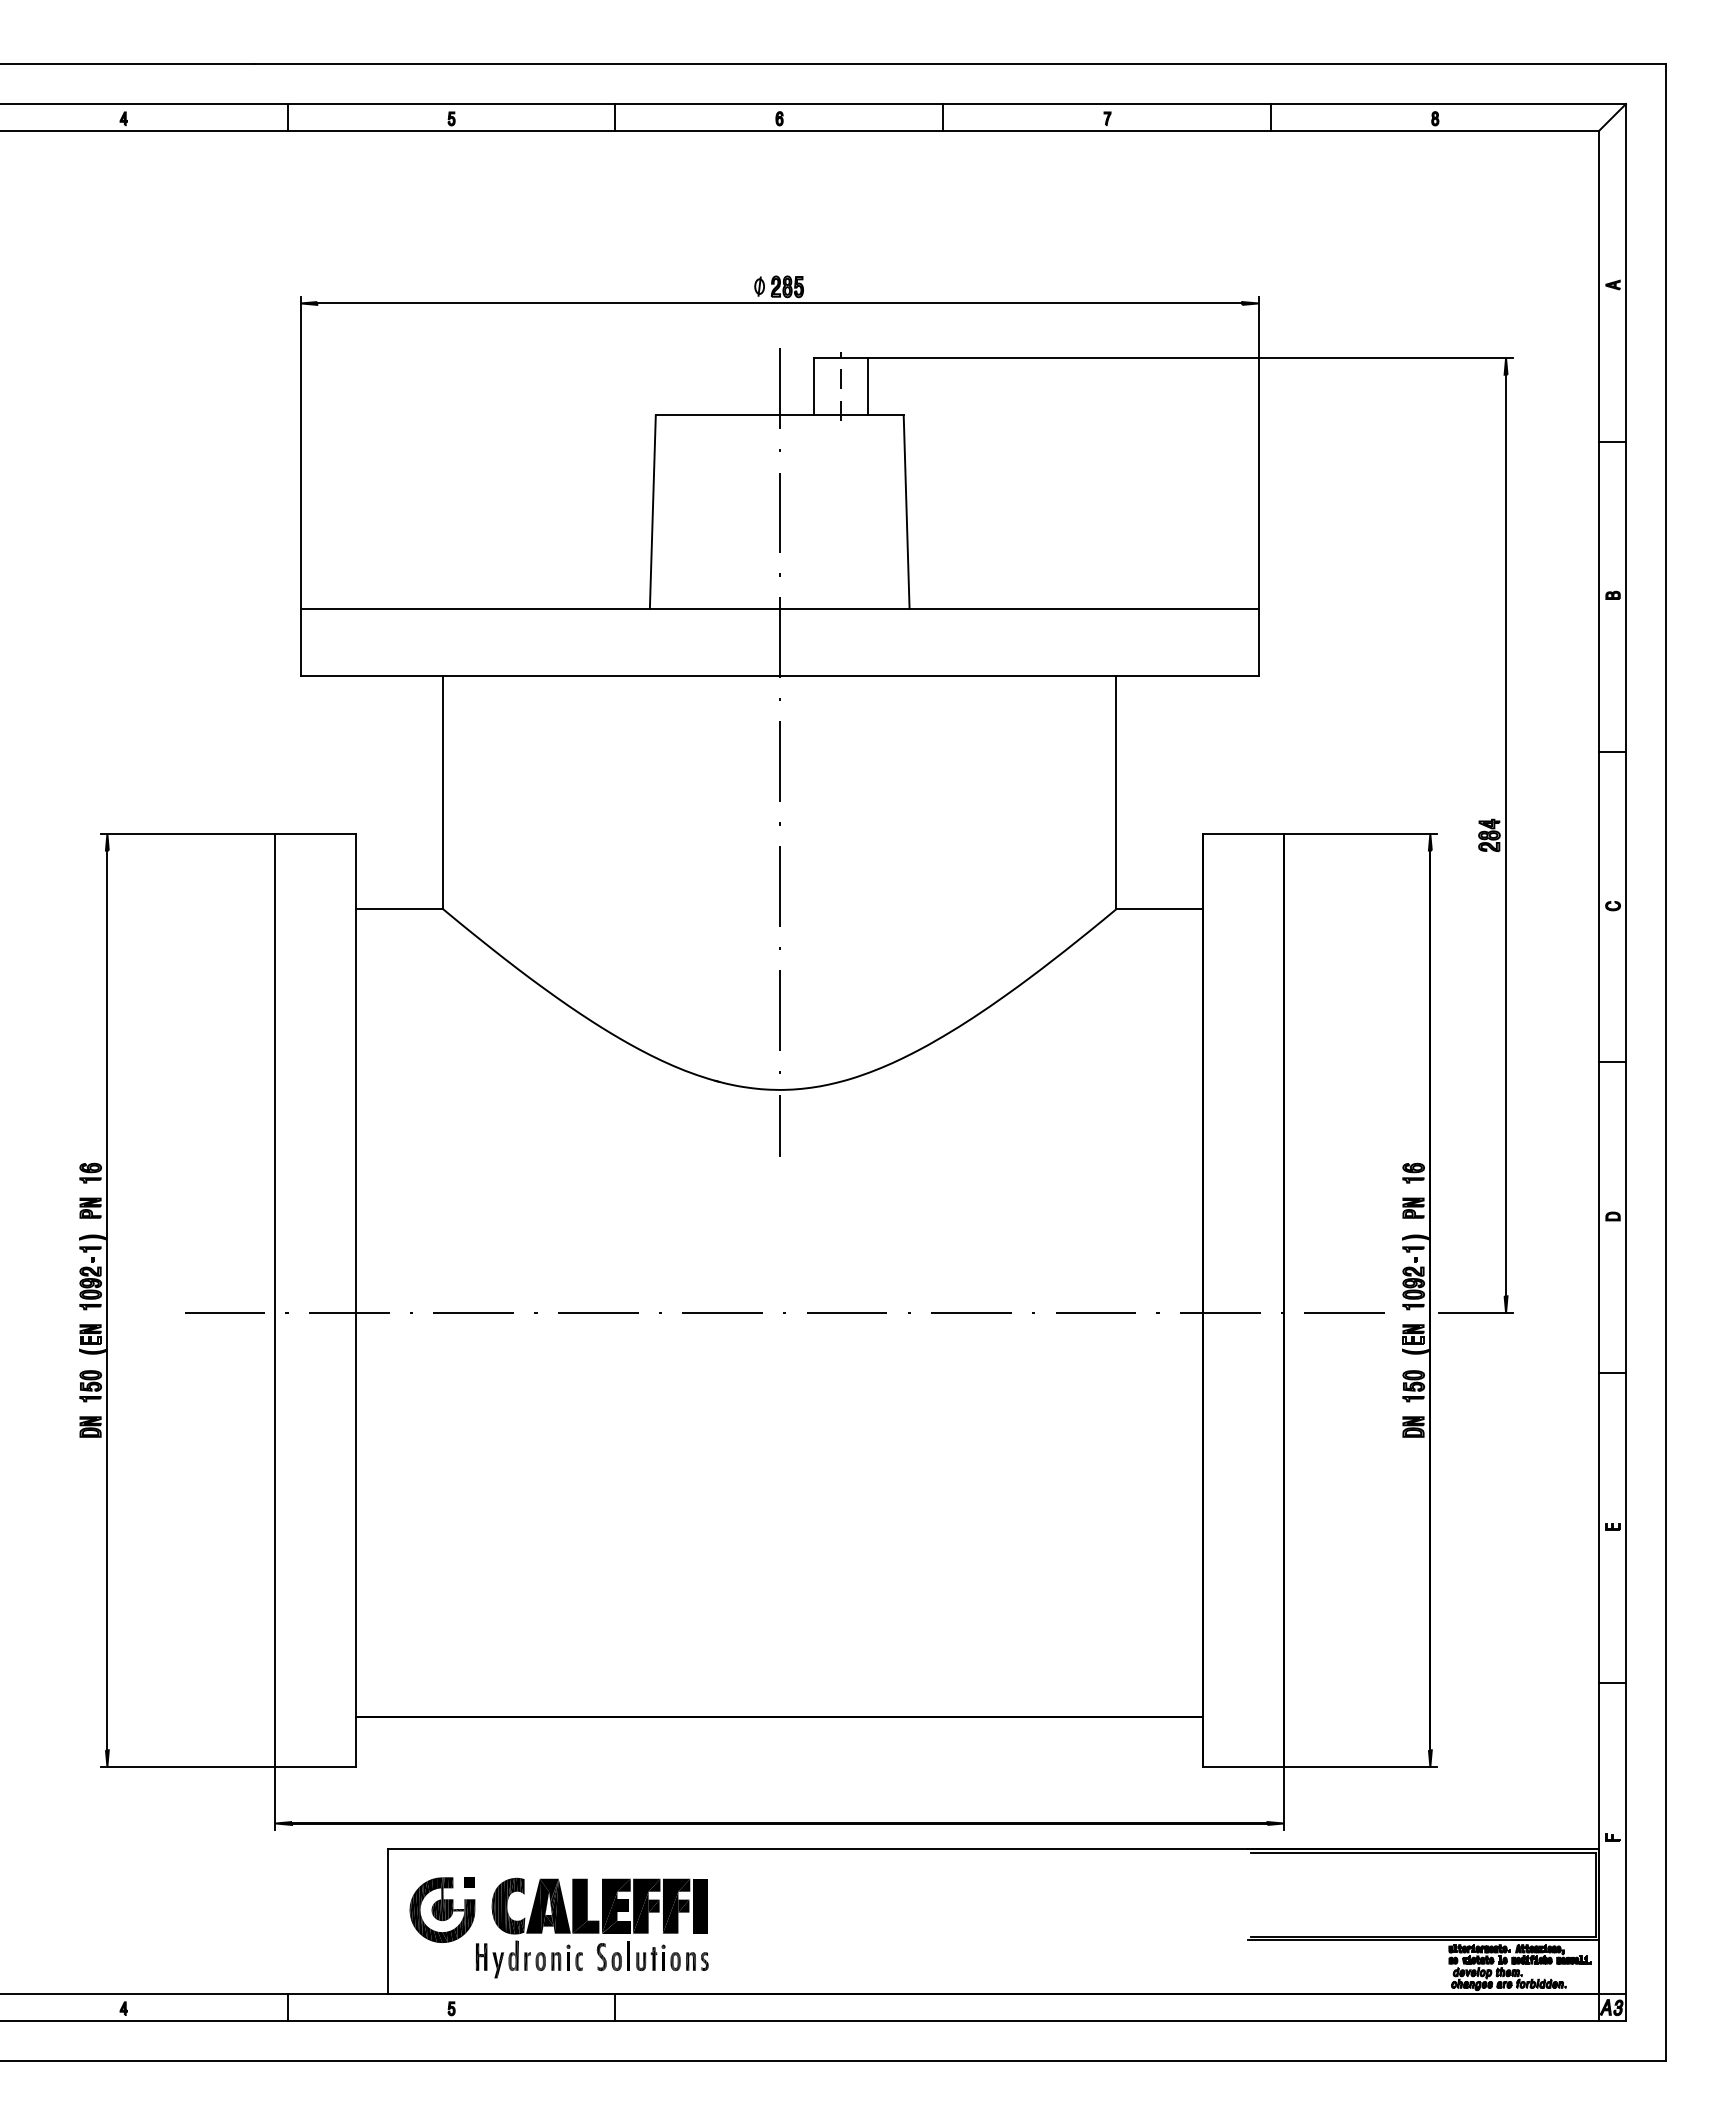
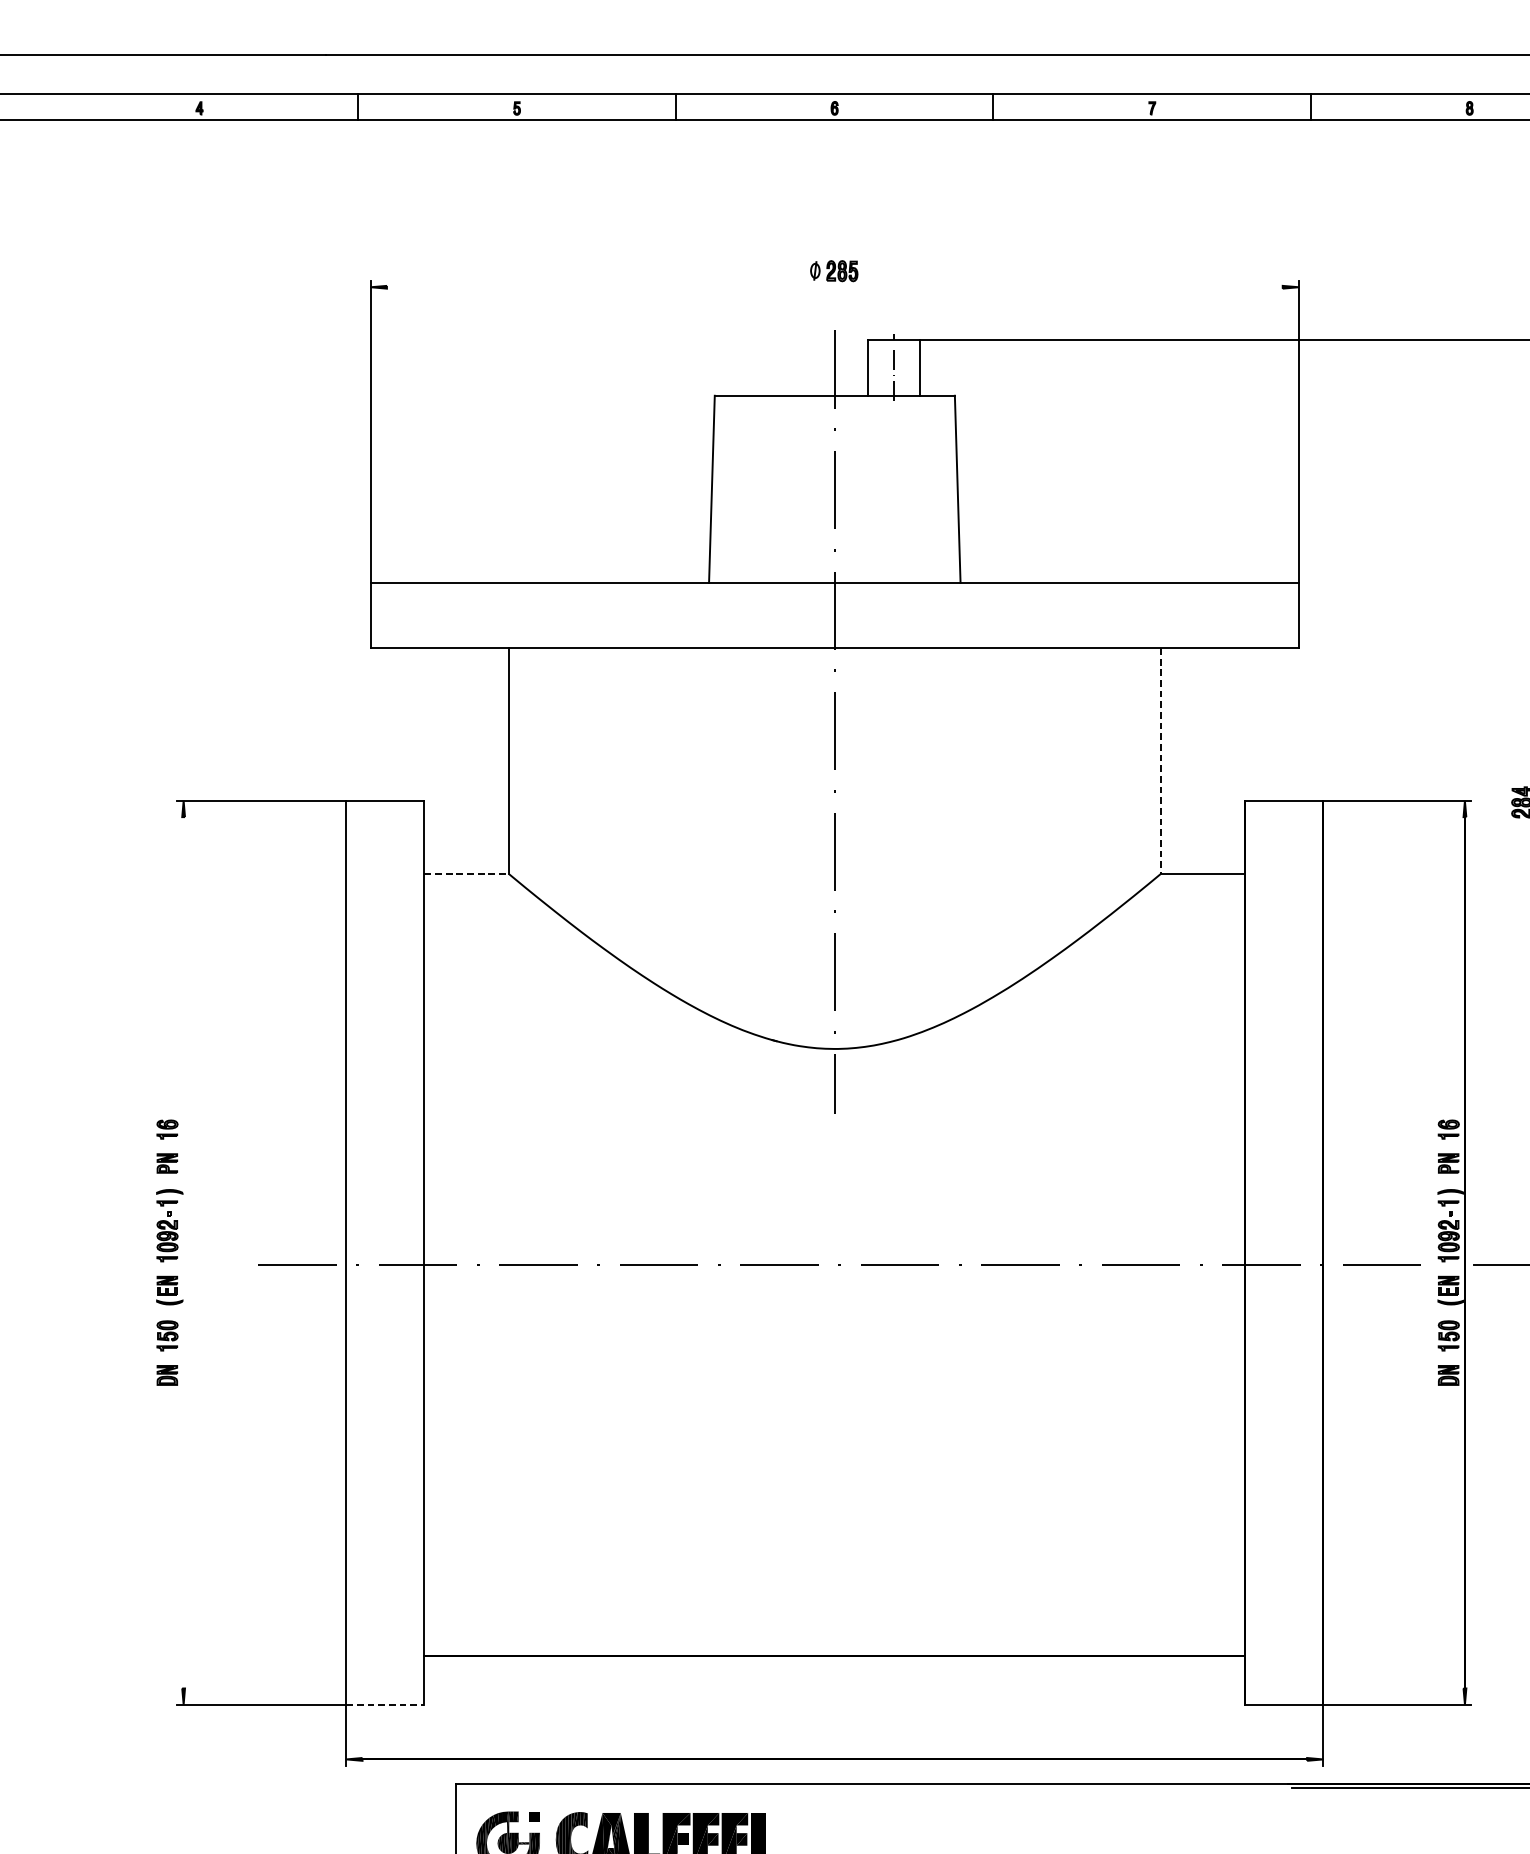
line: (779, 303) -> (834, 287), removed
line: (1116, 792) -> (1160, 760), solid -> dashed
line: (399, 909) -> (466, 874), solid -> dashed
line: (107, 1300) -> (183, 1252), removed
line: (316, 1767) -> (386, 1705), solid -> dashed

